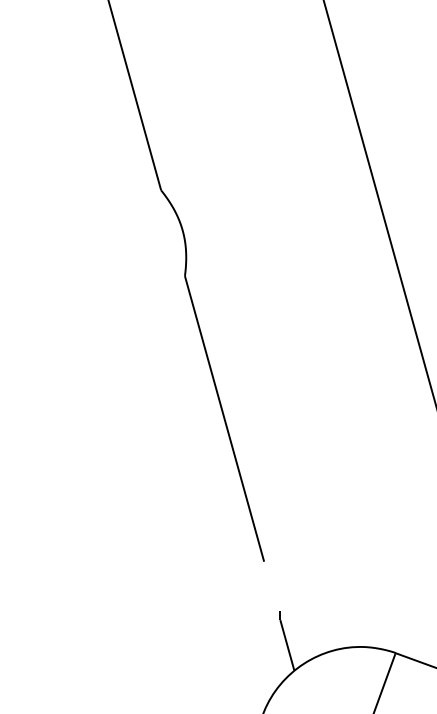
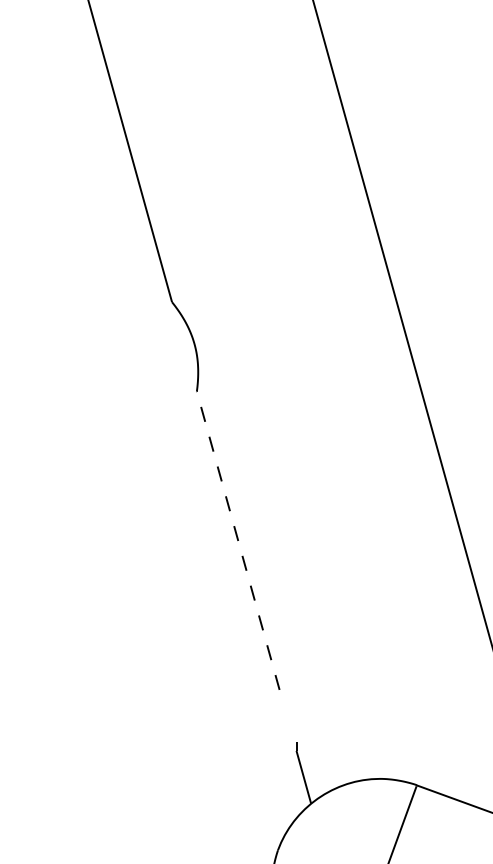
line: (224, 418) -> (238, 540), solid -> dashed

